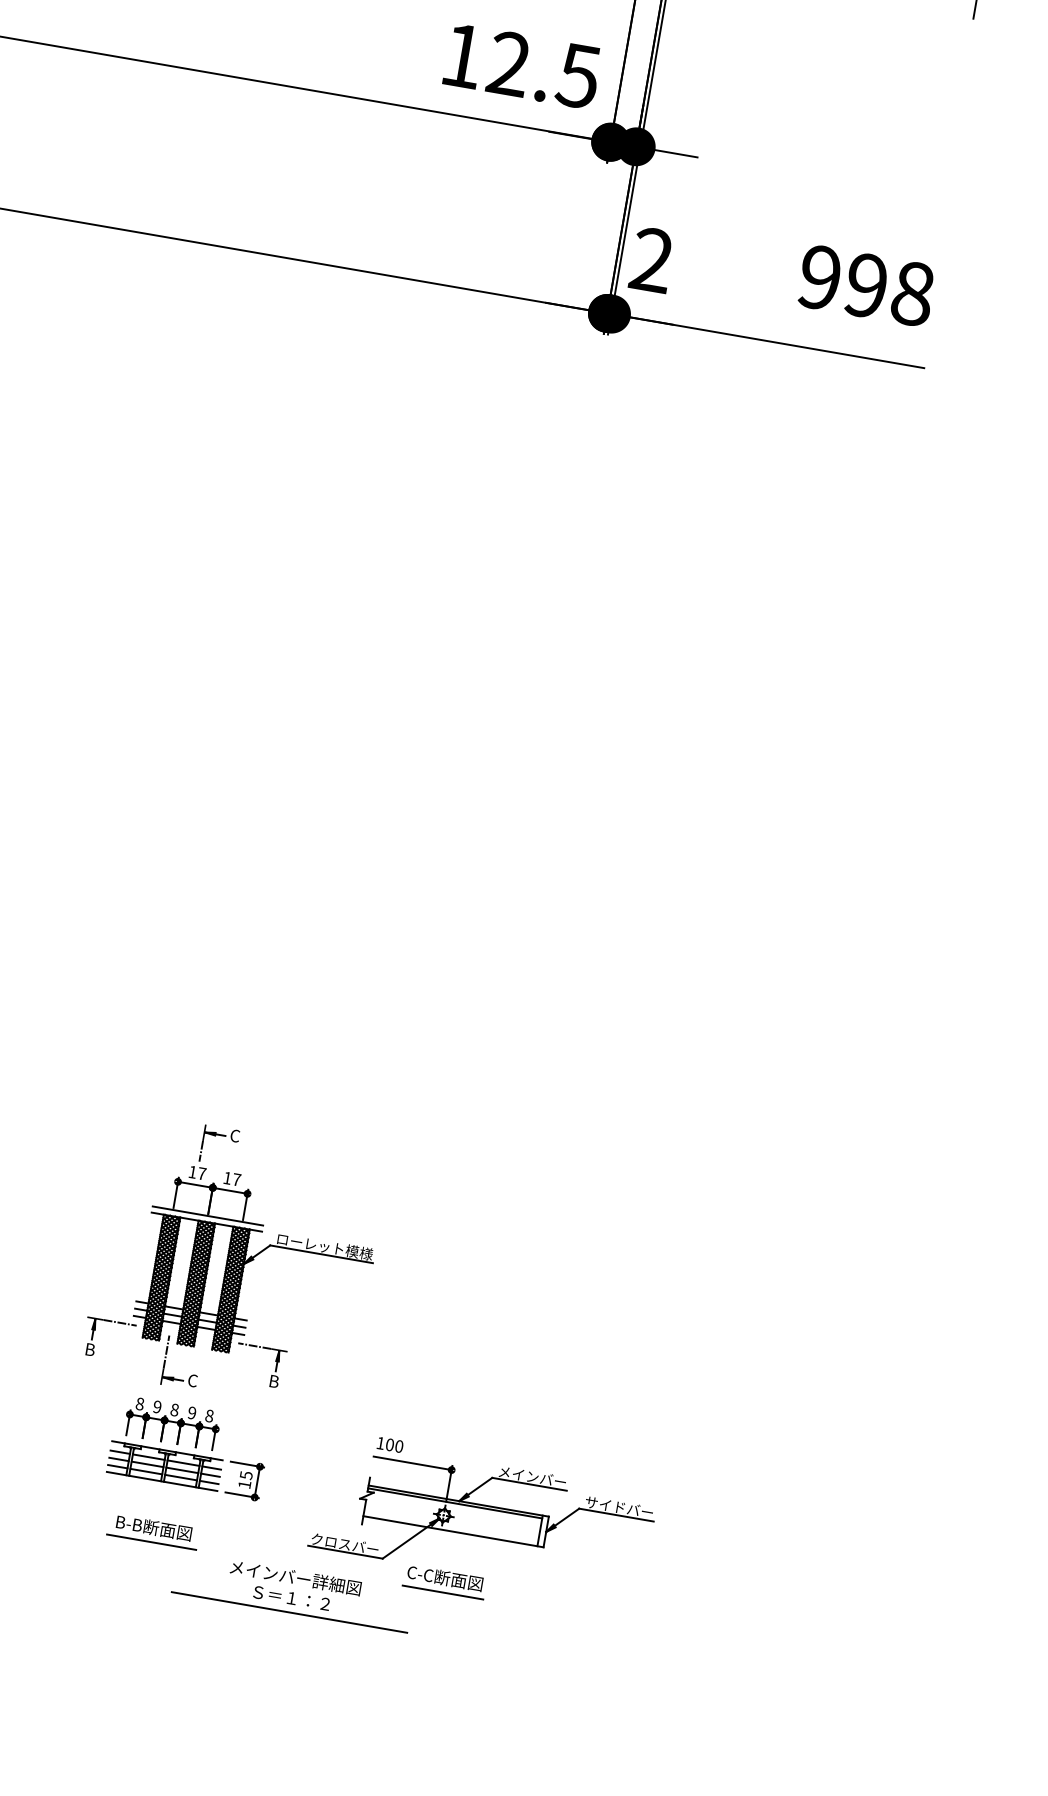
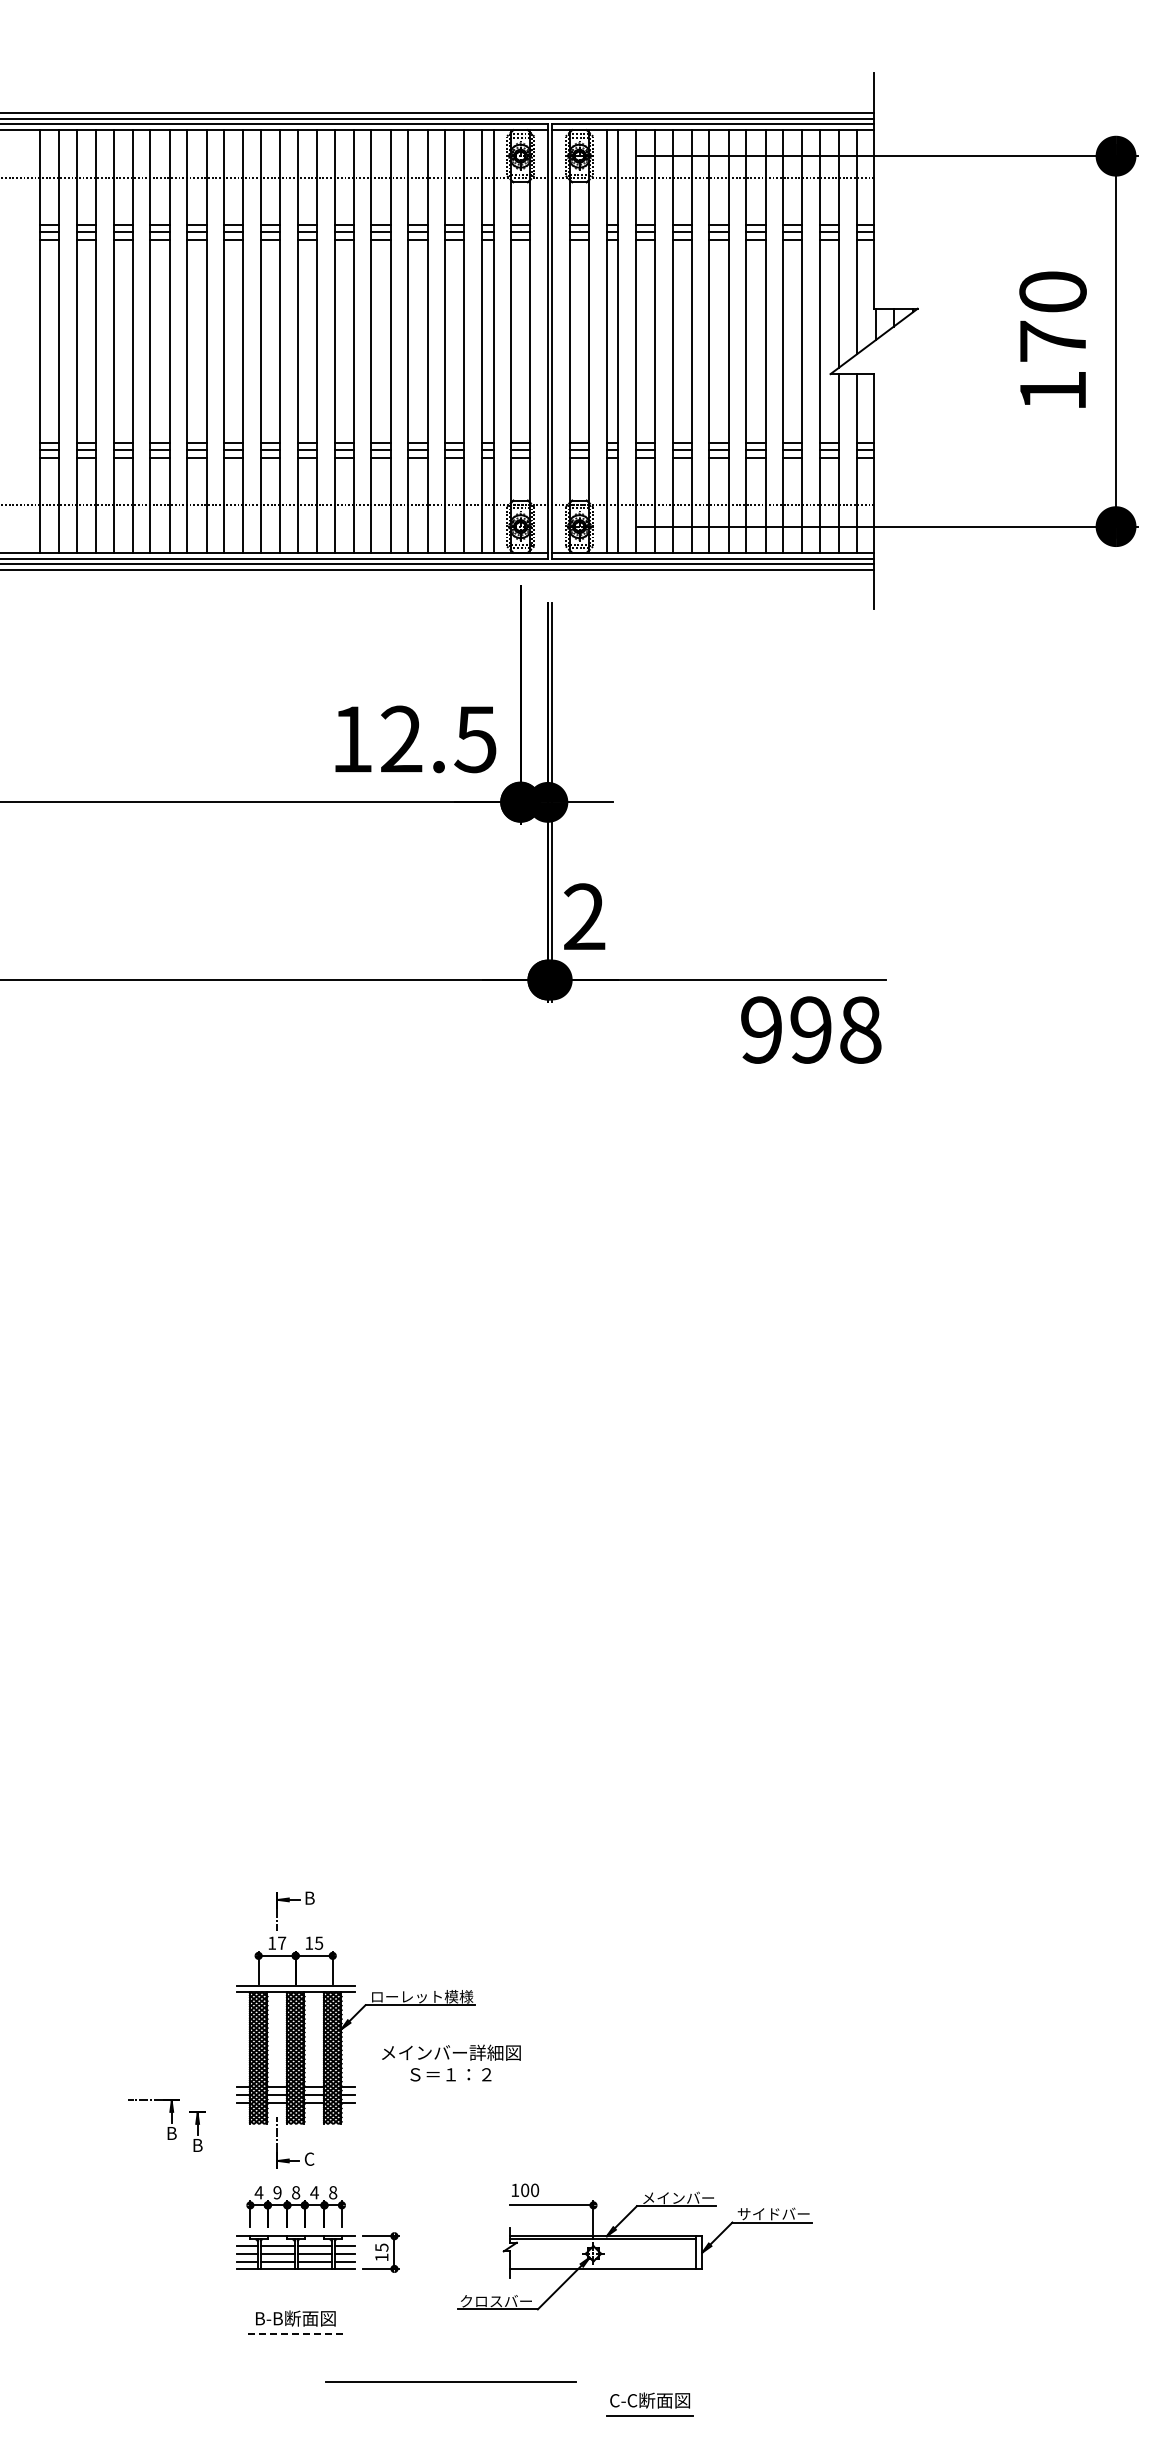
text: (866, 285) -> (811, 1029), moved
text: (235, 1135) -> (309, 1897), C -> B
text: (237, 1179) -> (319, 1942), 17 -> 15
line: (119, 1323) -> (223, 2112), removed
part: (271, 1375) -> (167, 2127), moved
text: (139, 1403) -> (258, 2192), 8 -> 4
text: (192, 1412) -> (314, 2192), 9 -> 4
line: (152, 1542) -> (296, 2333), solid -> dashed
part: (443, 1581) -> (649, 2404), moved
text: (294, 1586) -> (451, 2062), moved

